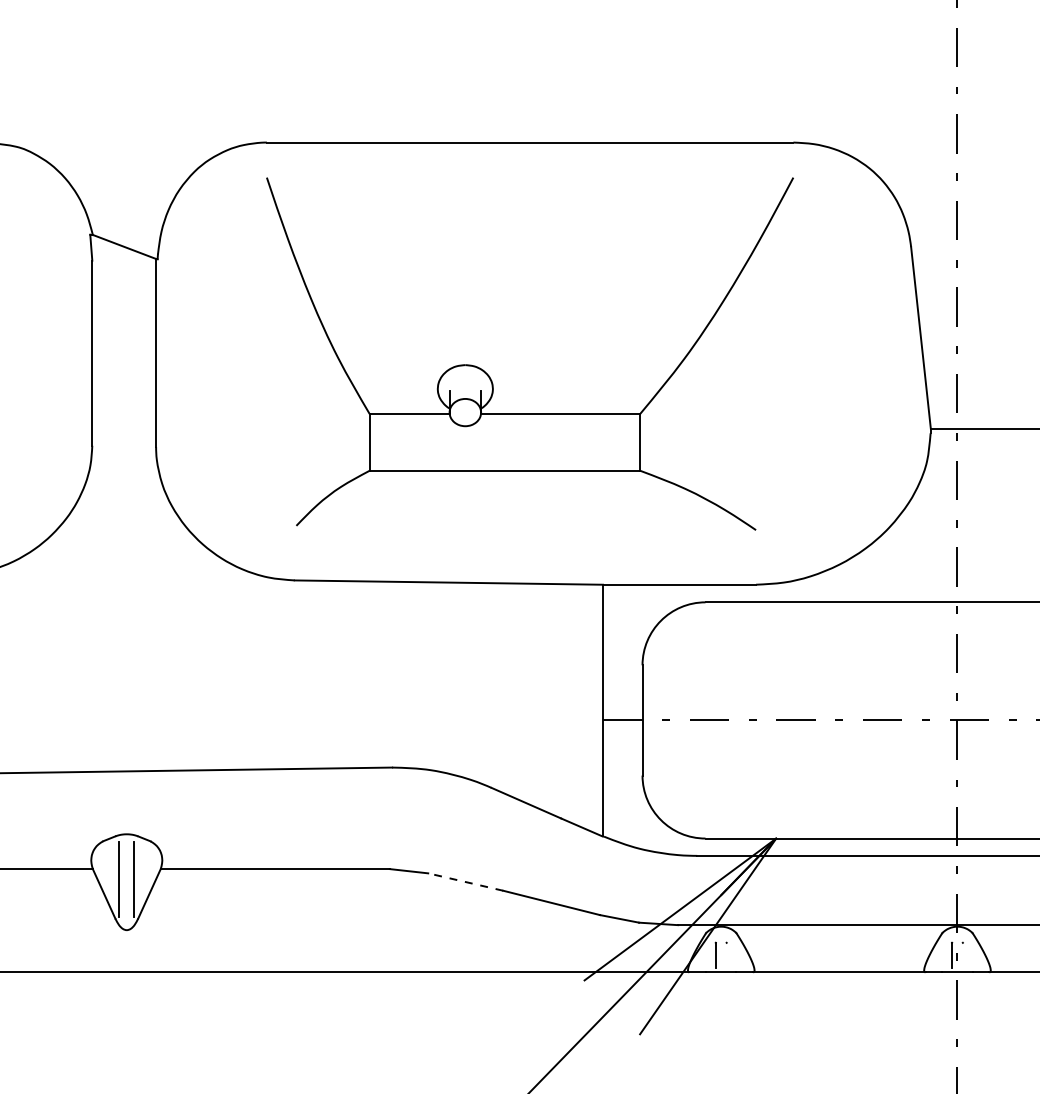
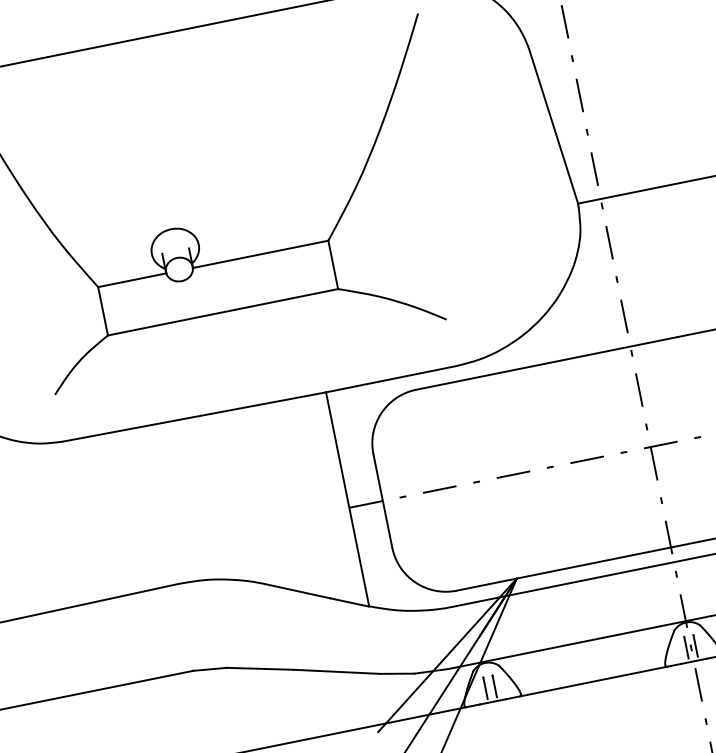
line: (465, 882) -> (260, 669), dashed -> solid
line: (726, 954) -> (494, 685), added
line: (962, 954) -> (695, 645), added

